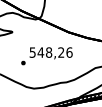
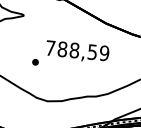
text: (50, 52) -> (76, 50), 548,26 -> 788,59

